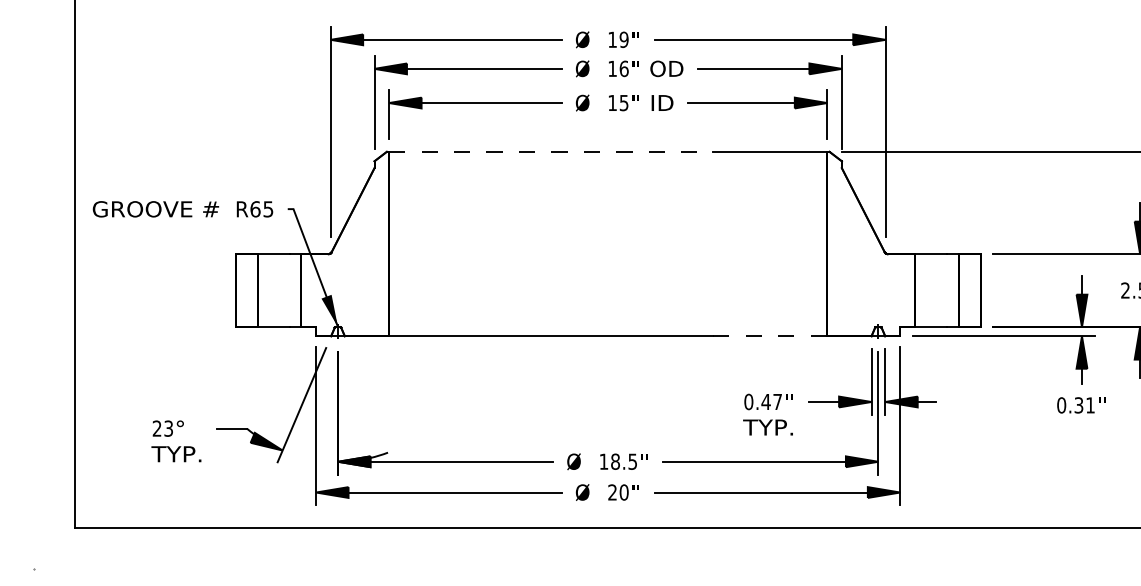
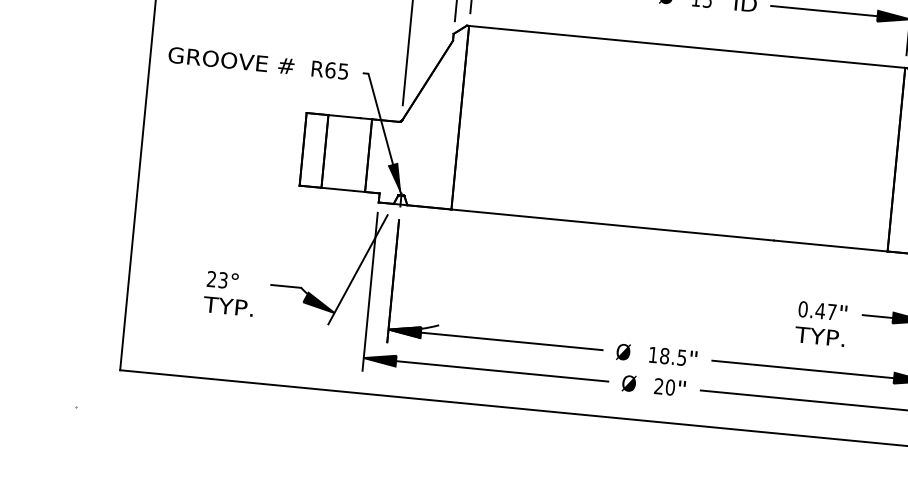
line: (551, 151) -> (630, 41), dashed -> solid
line: (770, 336) -> (831, 246), dashed -> solid

